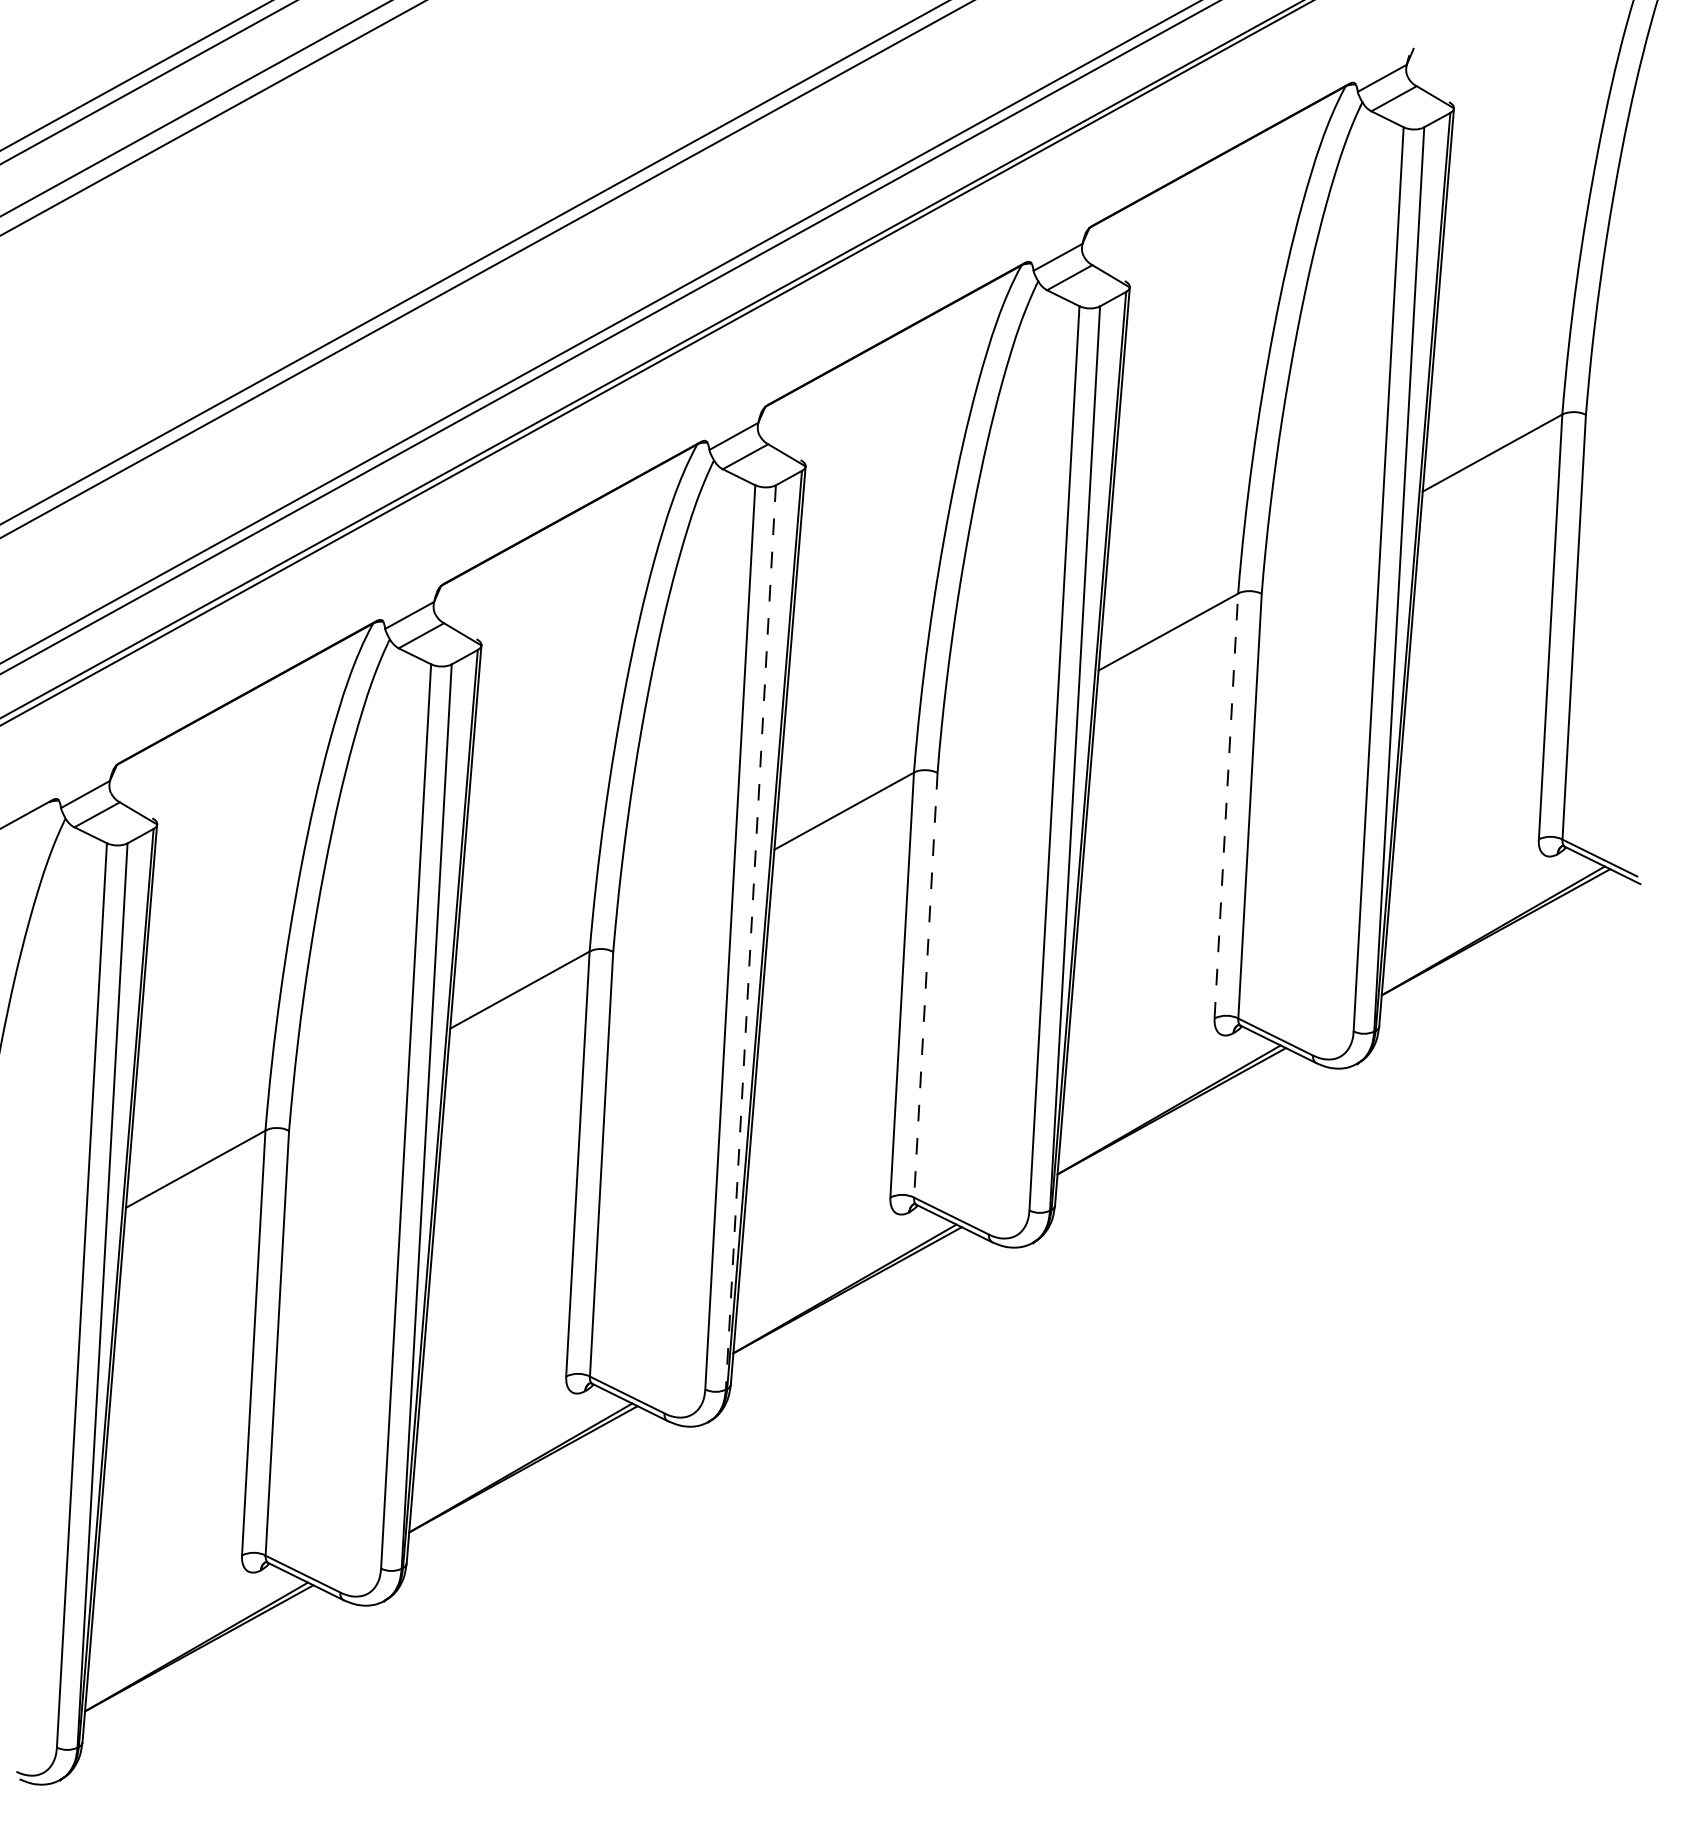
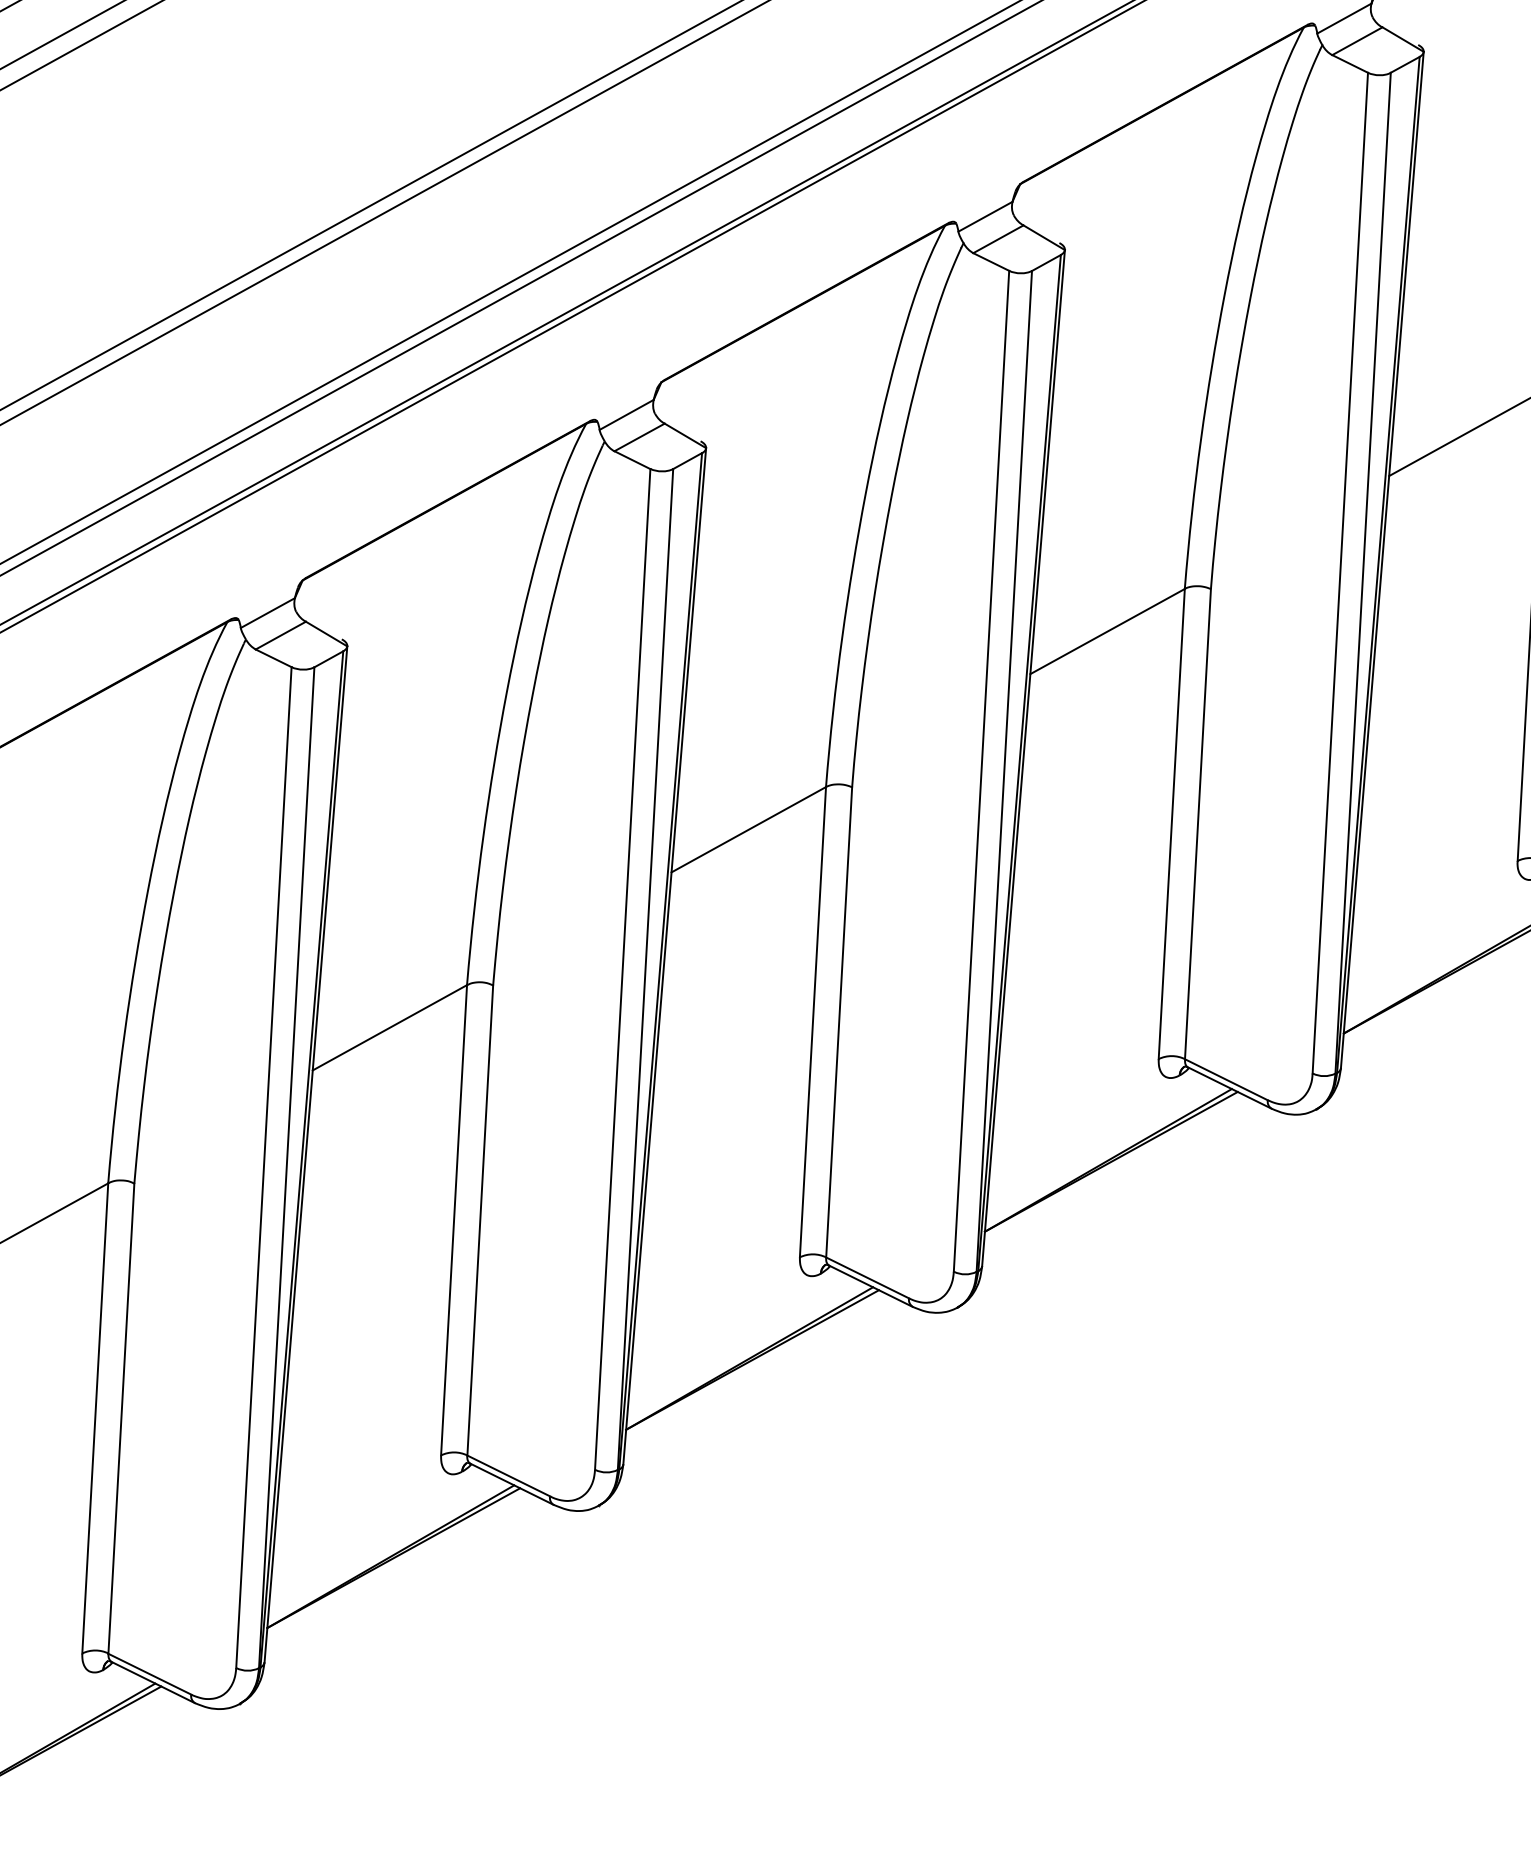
line: (1226, 806) -> (1171, 824), dashed -> solid
line: (750, 937) -> (645, 969), dashed -> solid
line: (925, 985) -> (838, 1022), dashed -> solid

